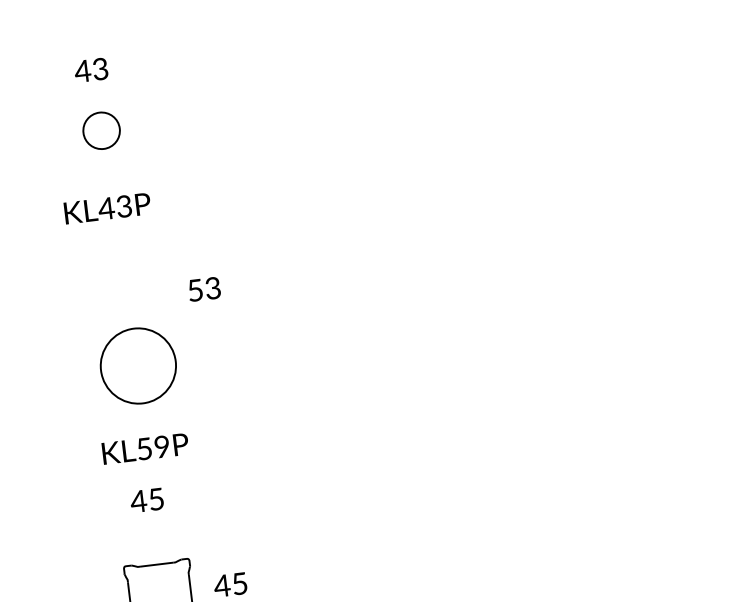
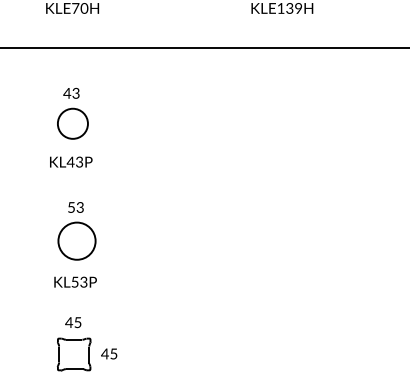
part: (100, 130) -> (72, 123), size x1.67
text: (203, 289) -> (75, 207), moved
text: (161, 447) -> (83, 282), KL59P -> KL53P
text: (147, 500) -> (73, 322), moved

